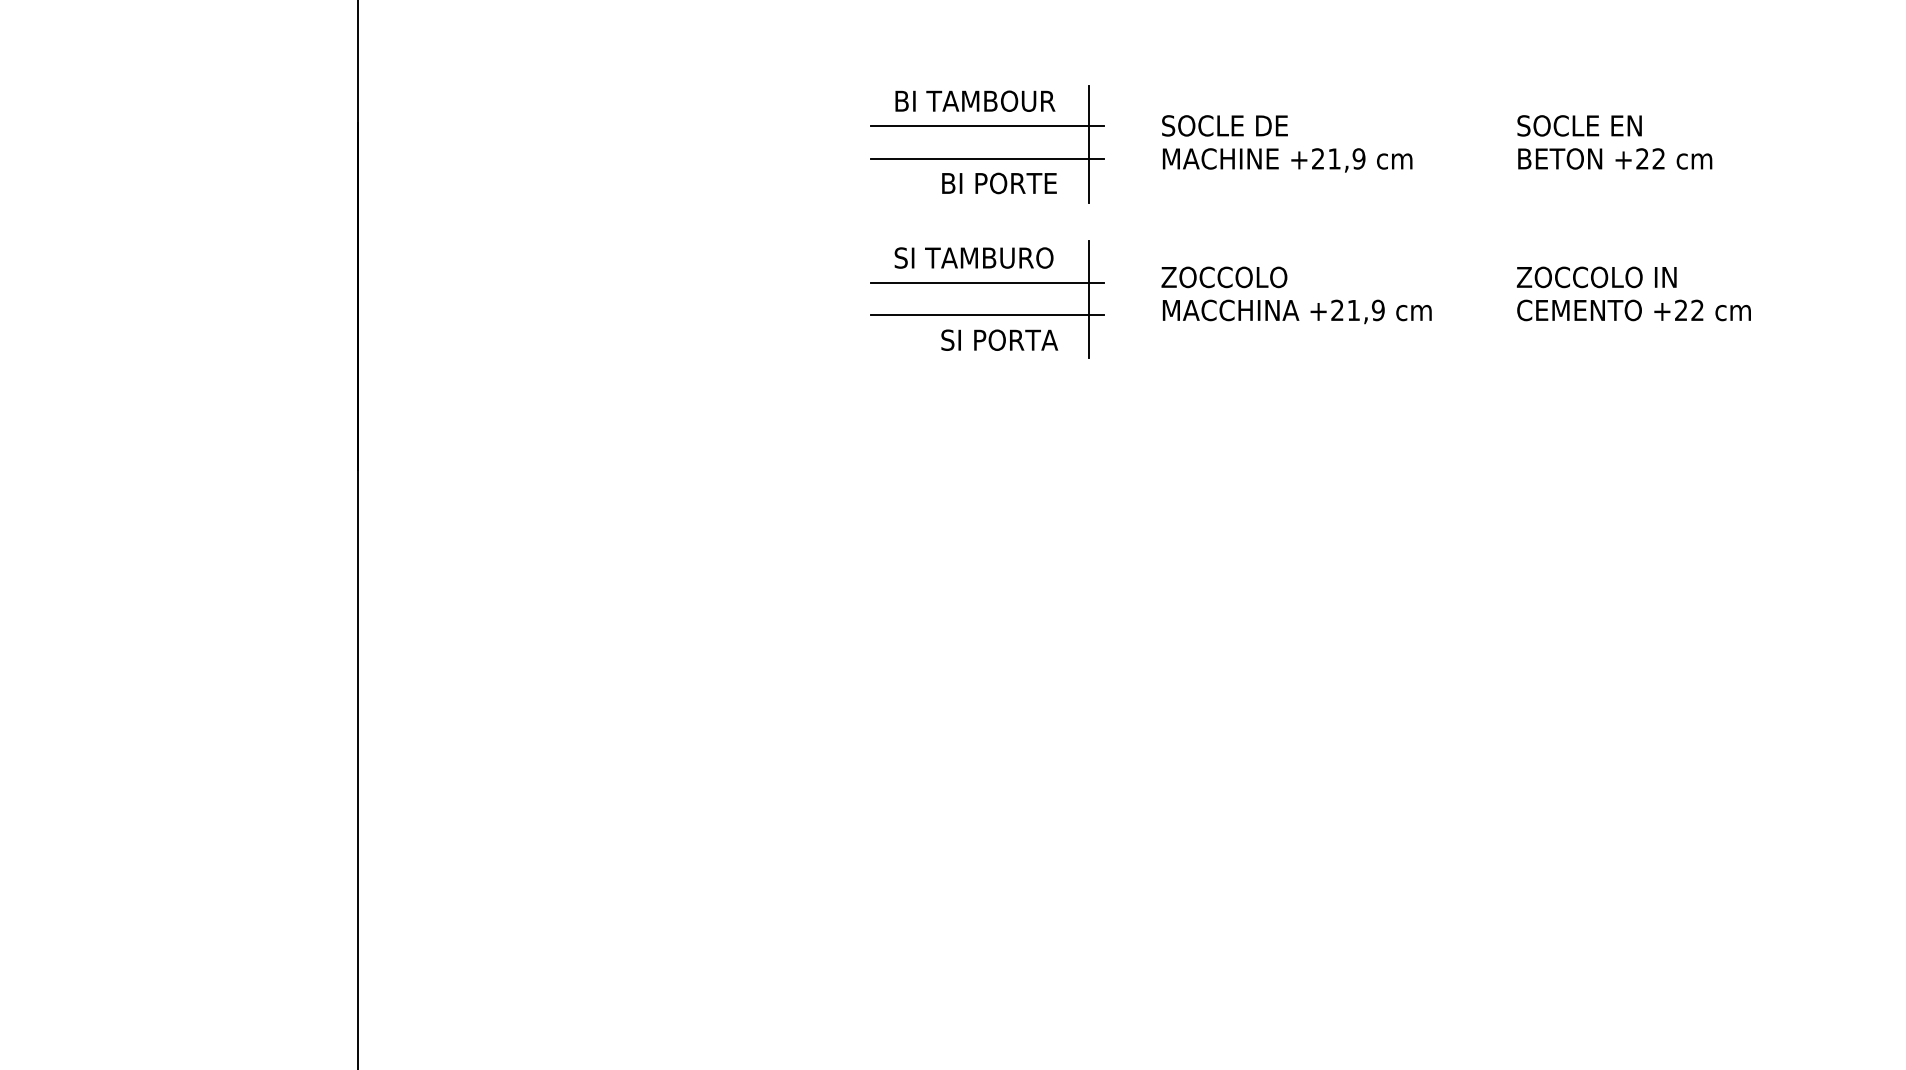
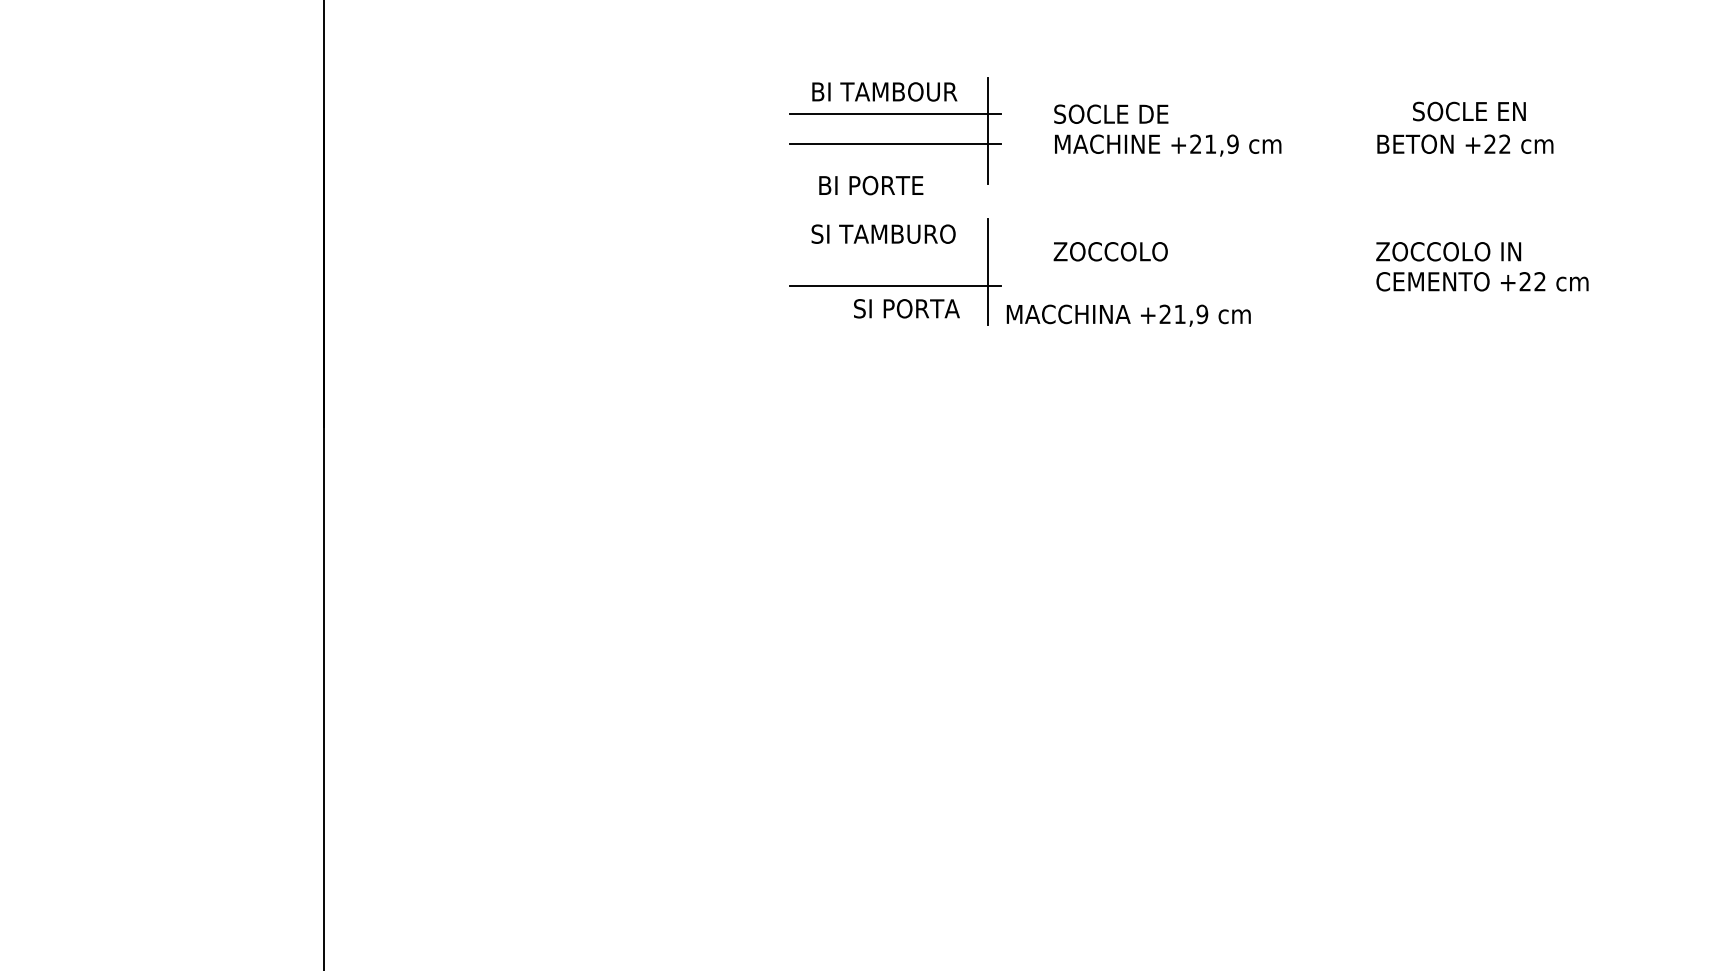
text: (1579, 125) -> (1469, 111), moved
text: (999, 183) -> (871, 185), moved
line: (987, 282) -> (895, 256), removed
text: (1296, 311) -> (1128, 315), moved

